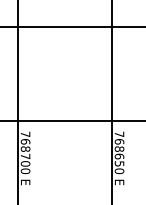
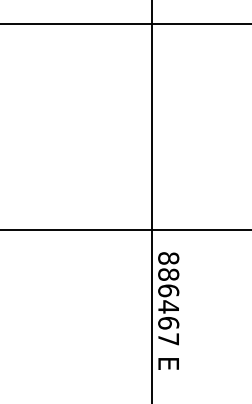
text: (119, 152) -> (168, 298), 768650 -> 886467

